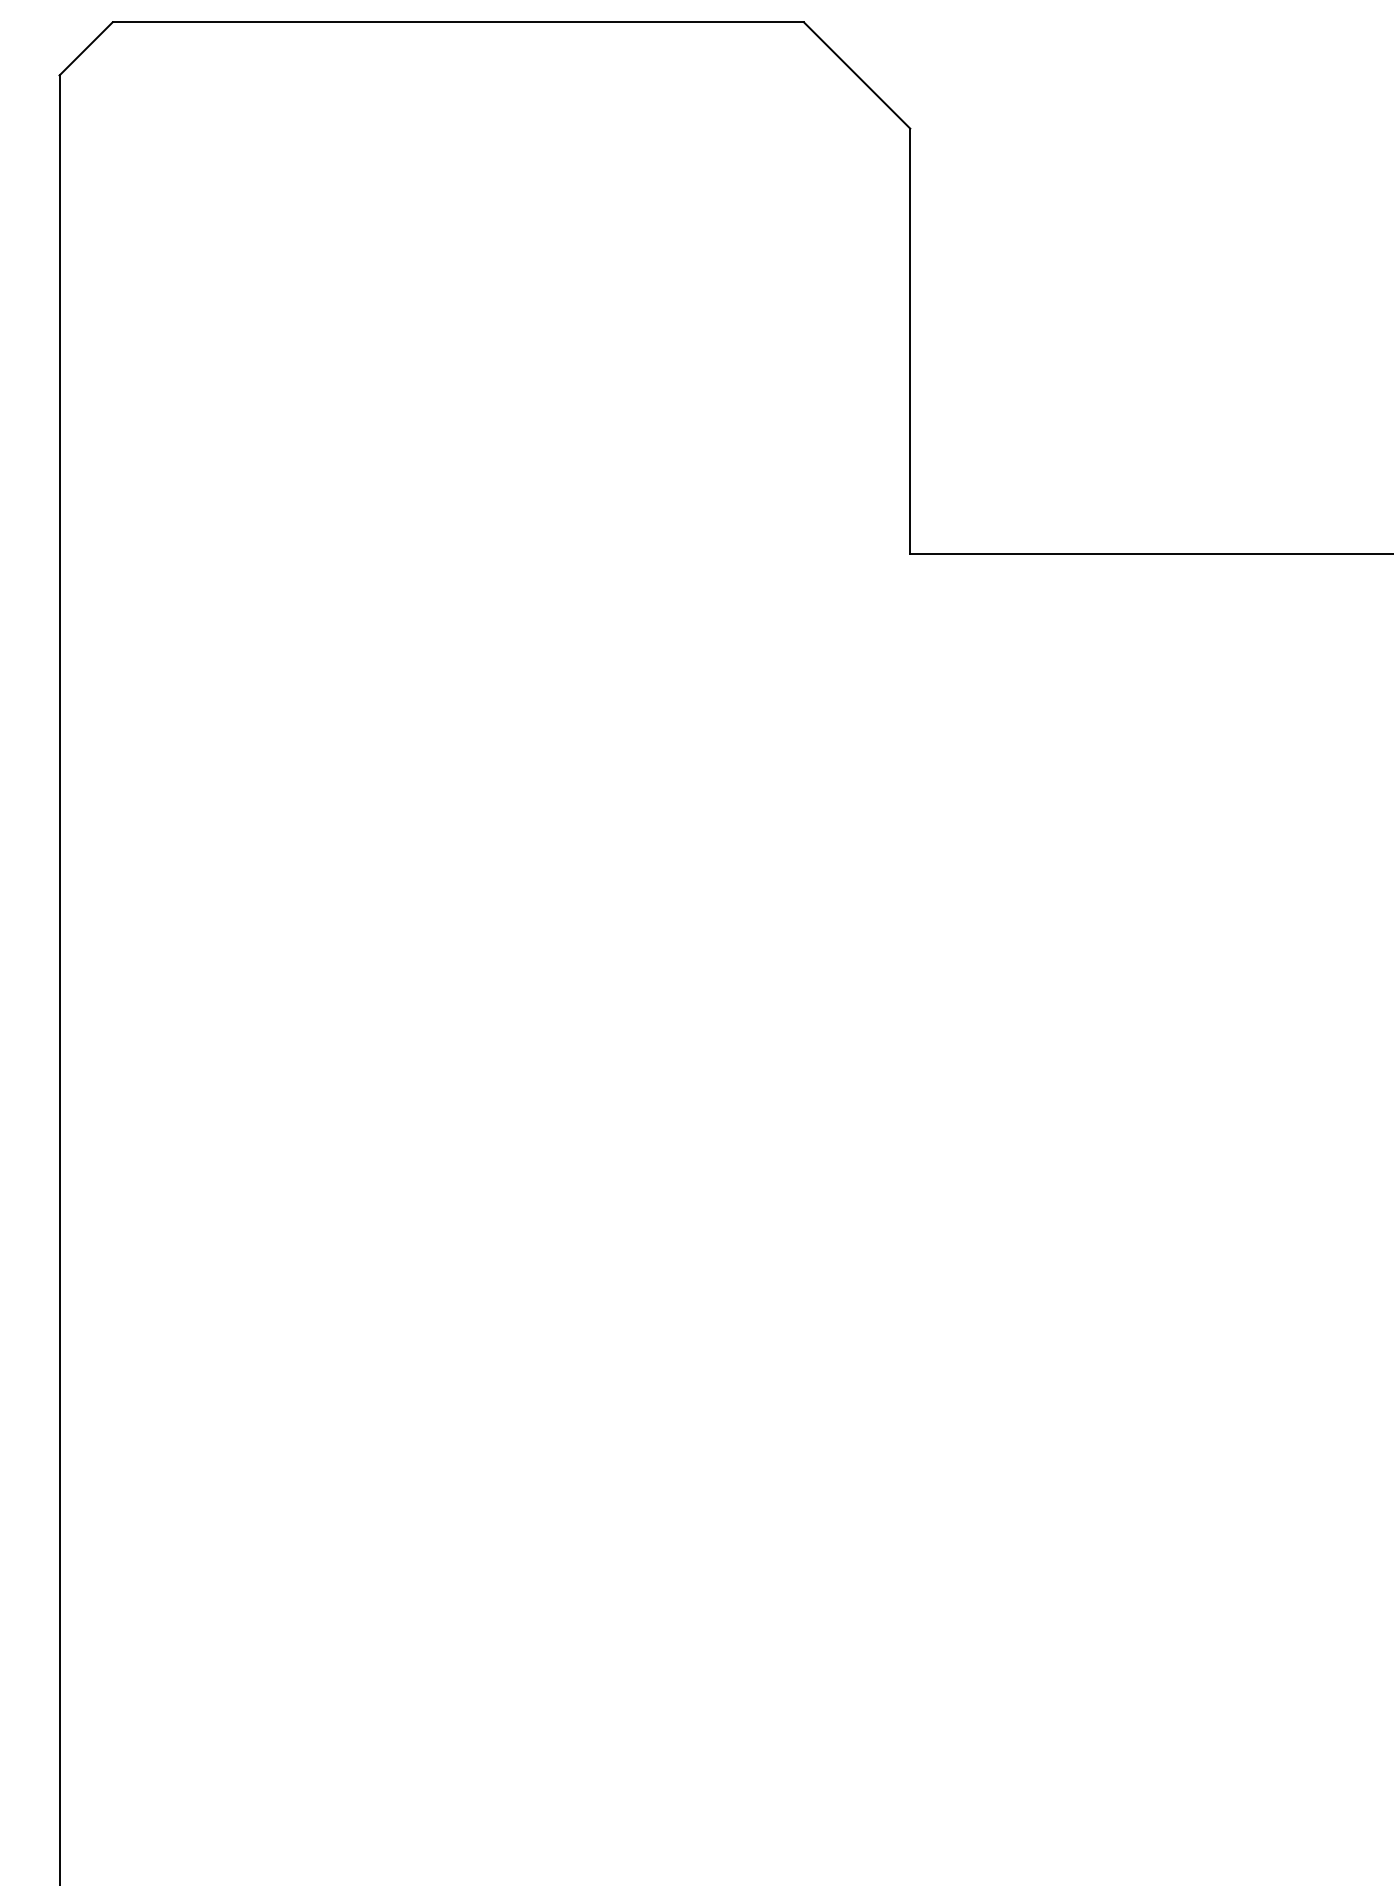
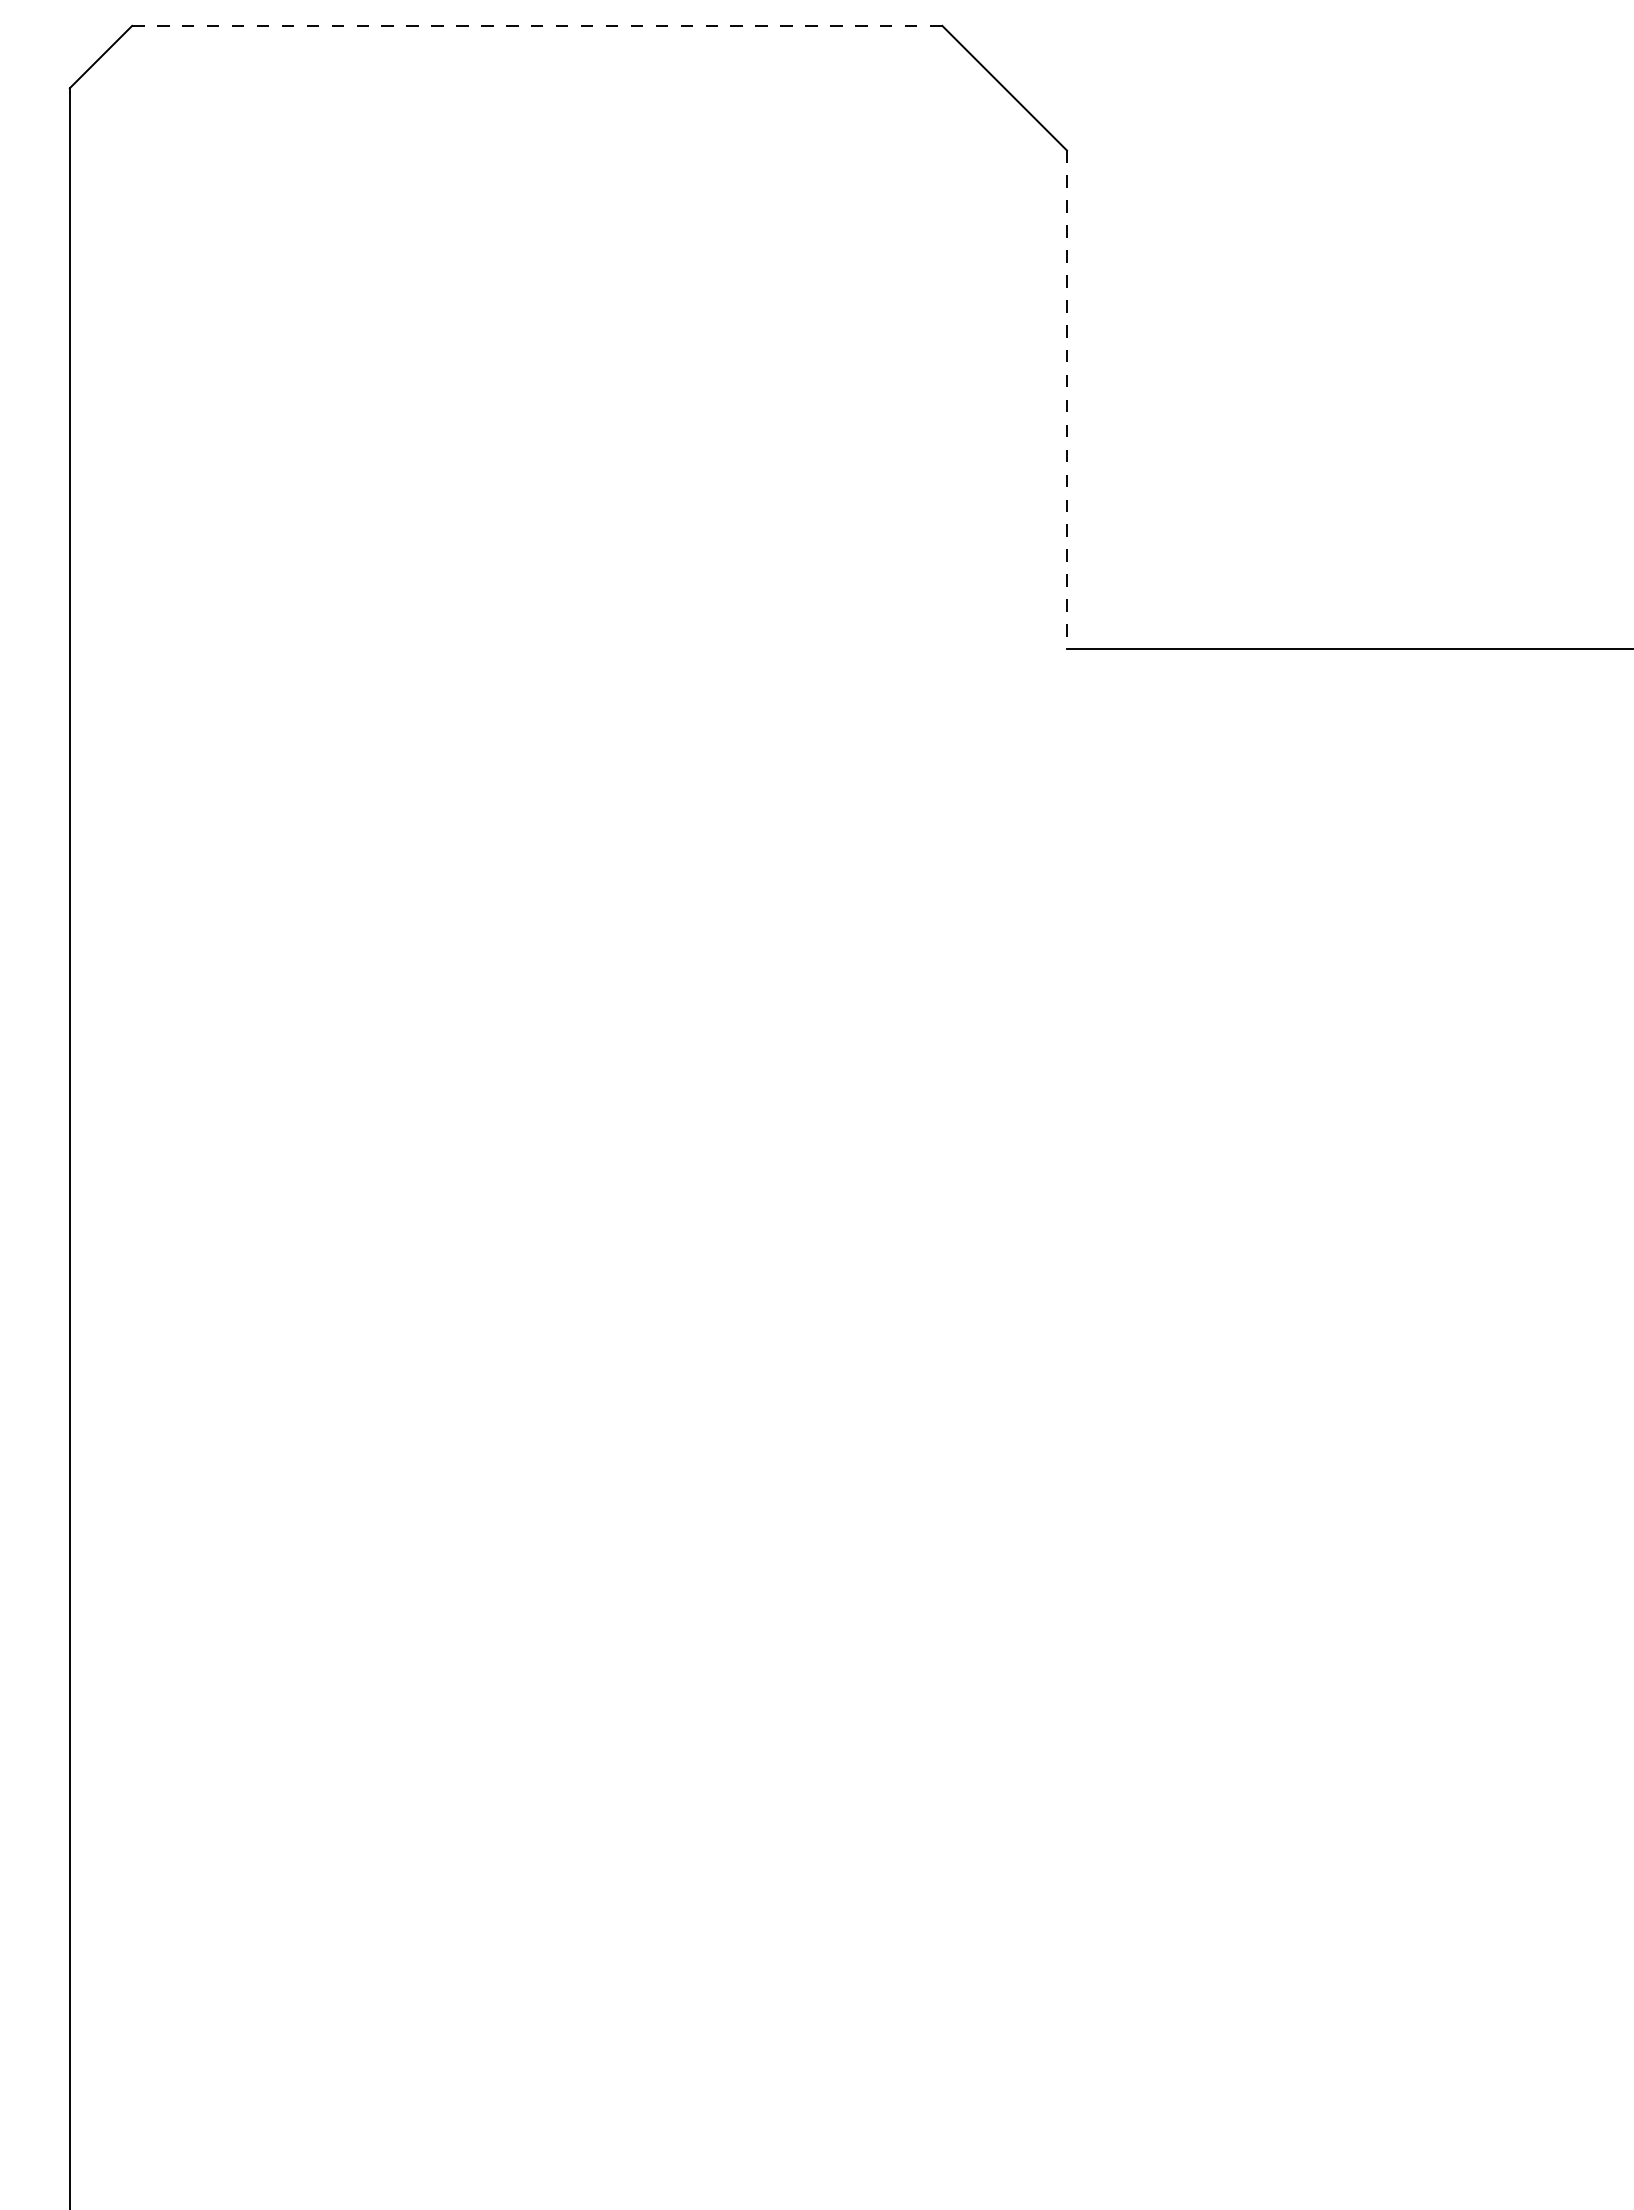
line: (458, 21) -> (537, 25), solid -> dashed
line: (909, 341) -> (1066, 400), solid -> dashed

